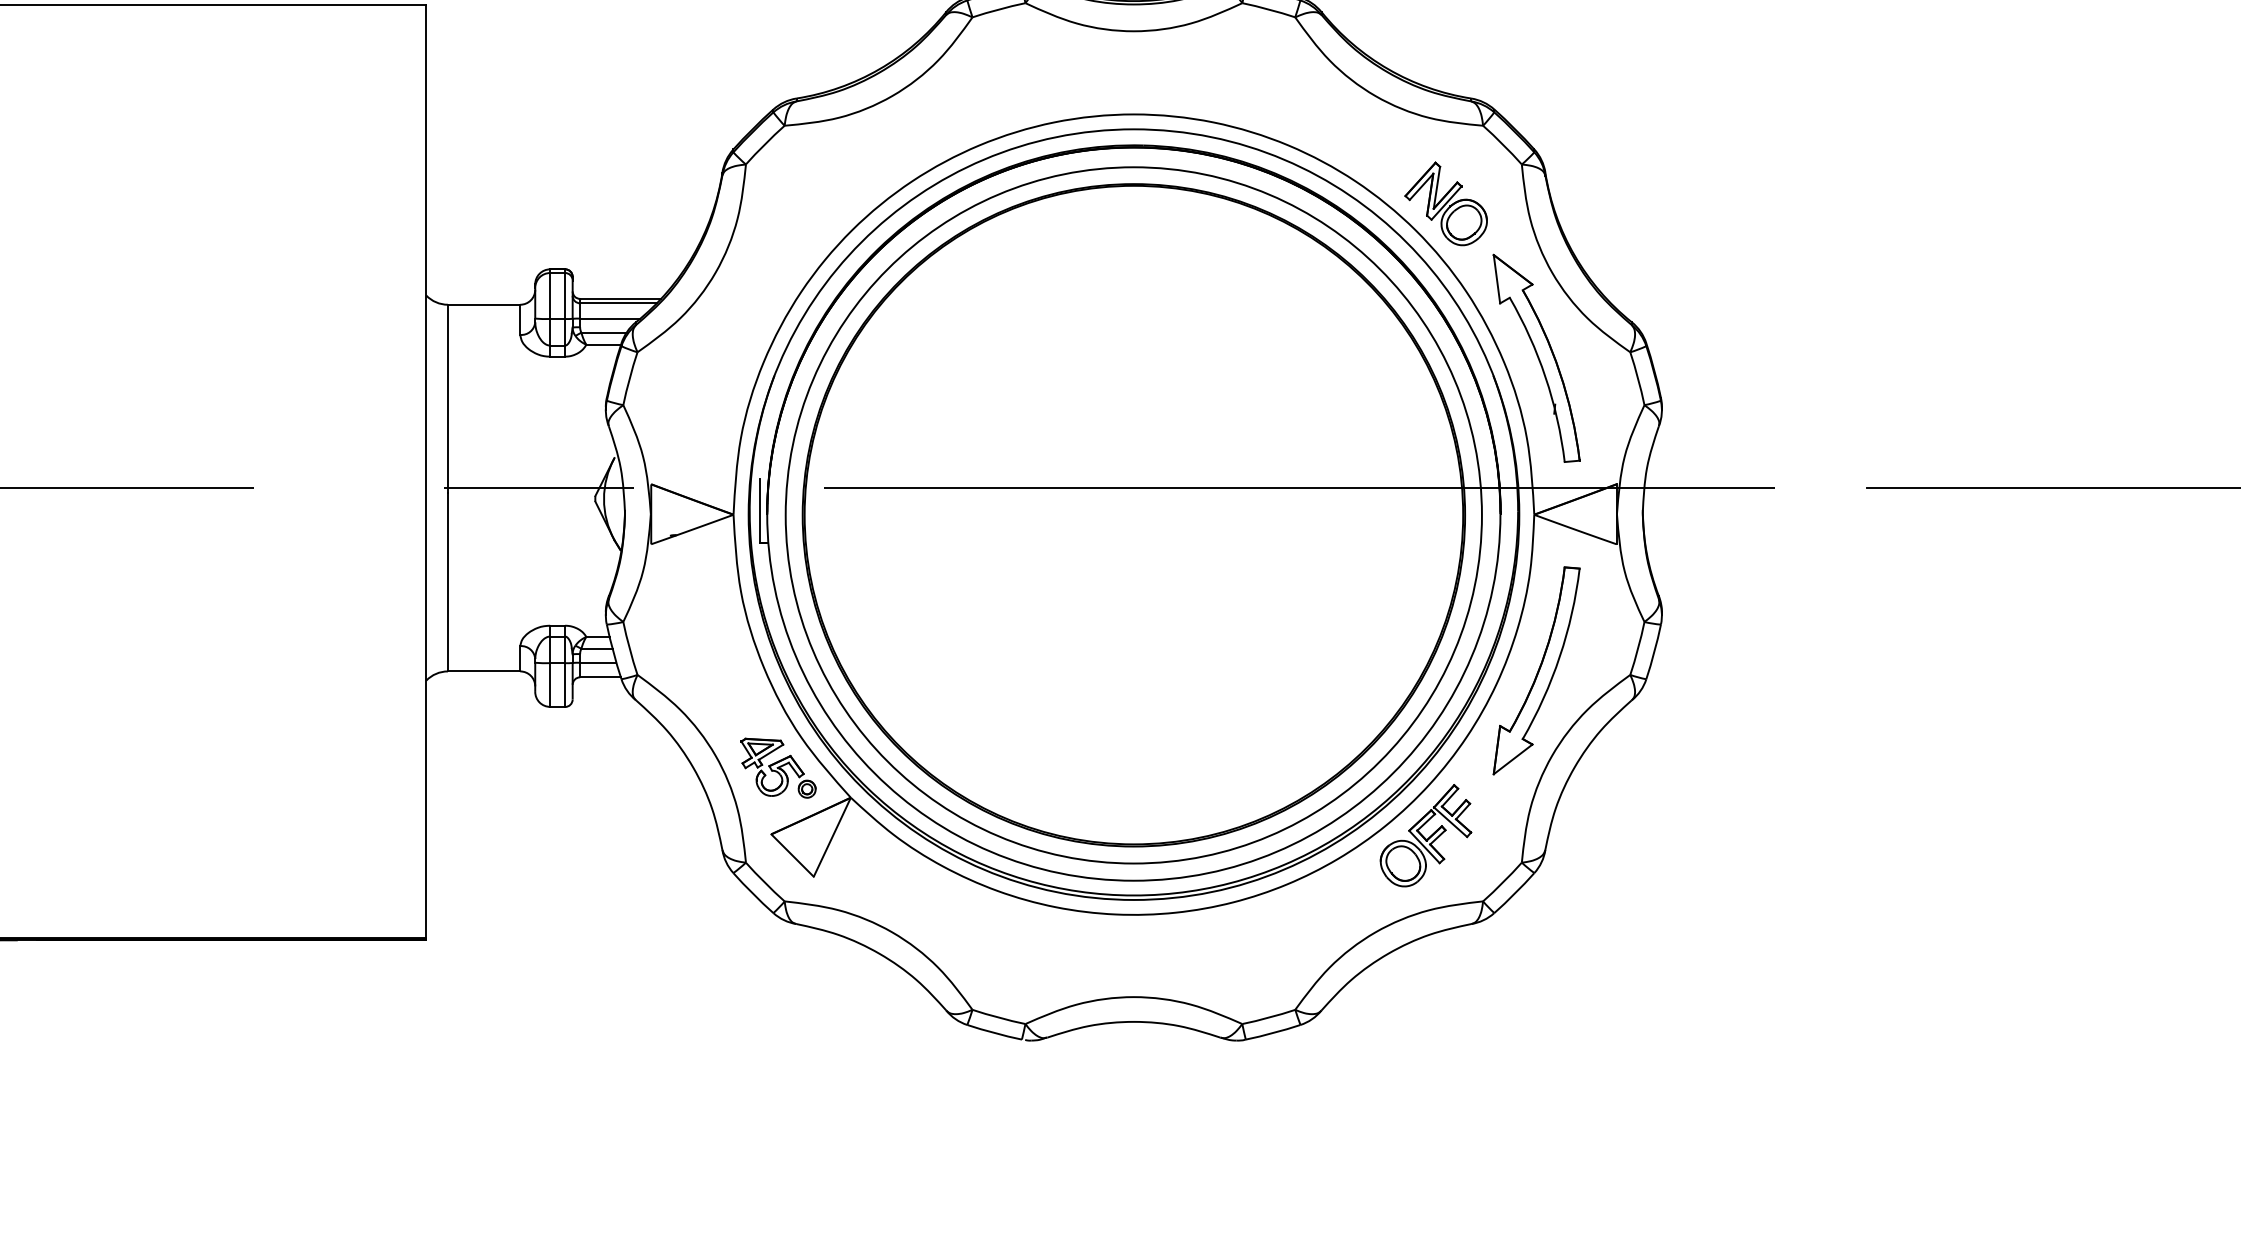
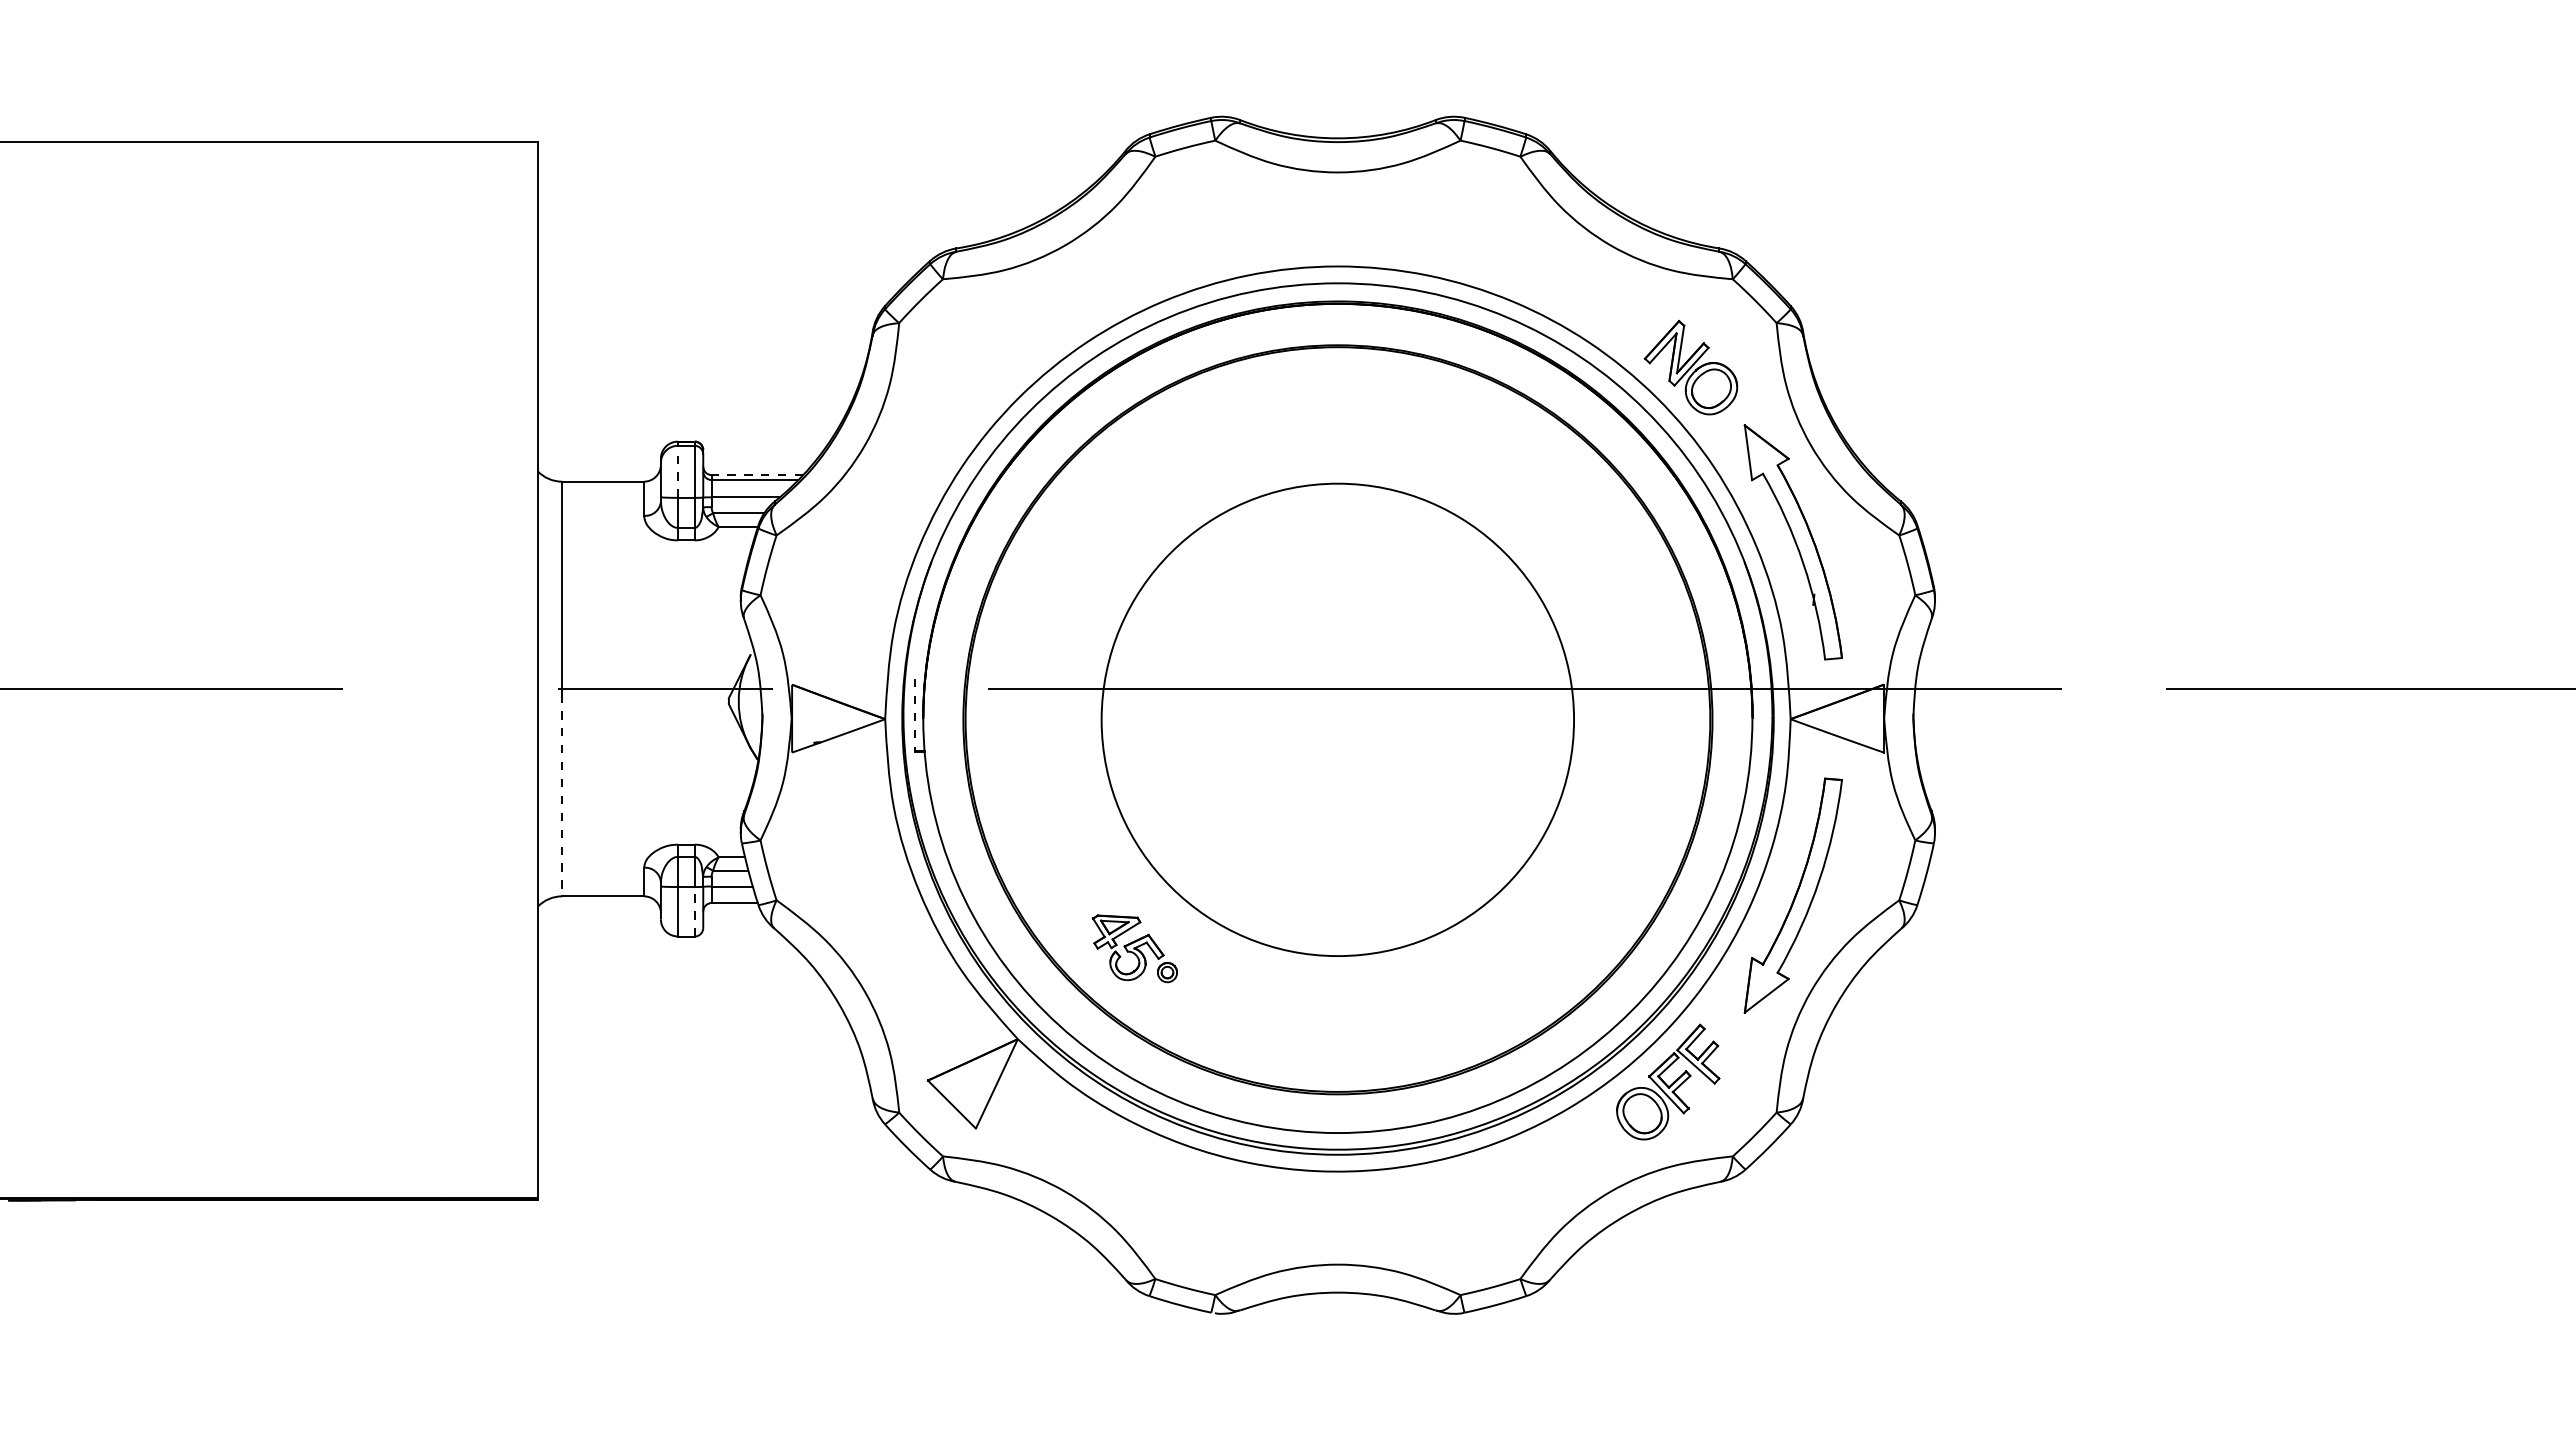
line: (549, 295) -> (677, 471), solid -> dashed
line: (620, 299) -> (757, 475), solid -> dashed
line: (759, 511) -> (914, 715), solid -> dashed
circle: (1133, 515) -> (1337, 719), size x0.6
line: (448, 582) -> (562, 795), solid -> dashed
line: (564, 684) -> (694, 911), solid -> dashed
part: (778, 767) -> (1134, 948), moved

